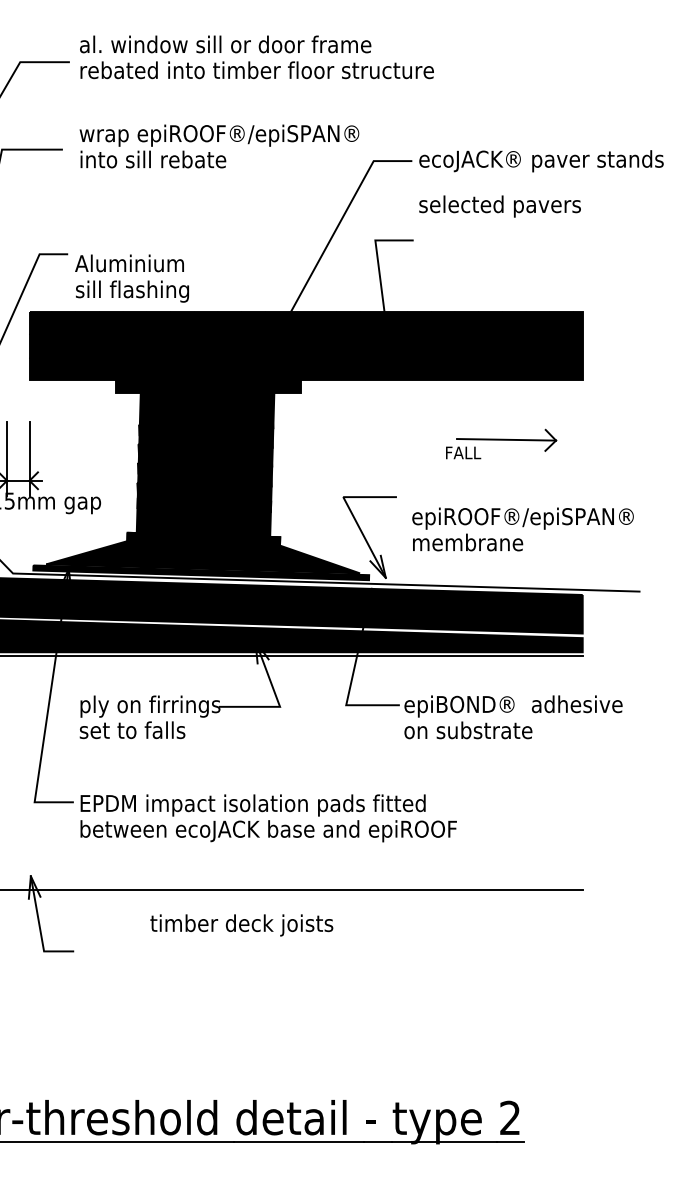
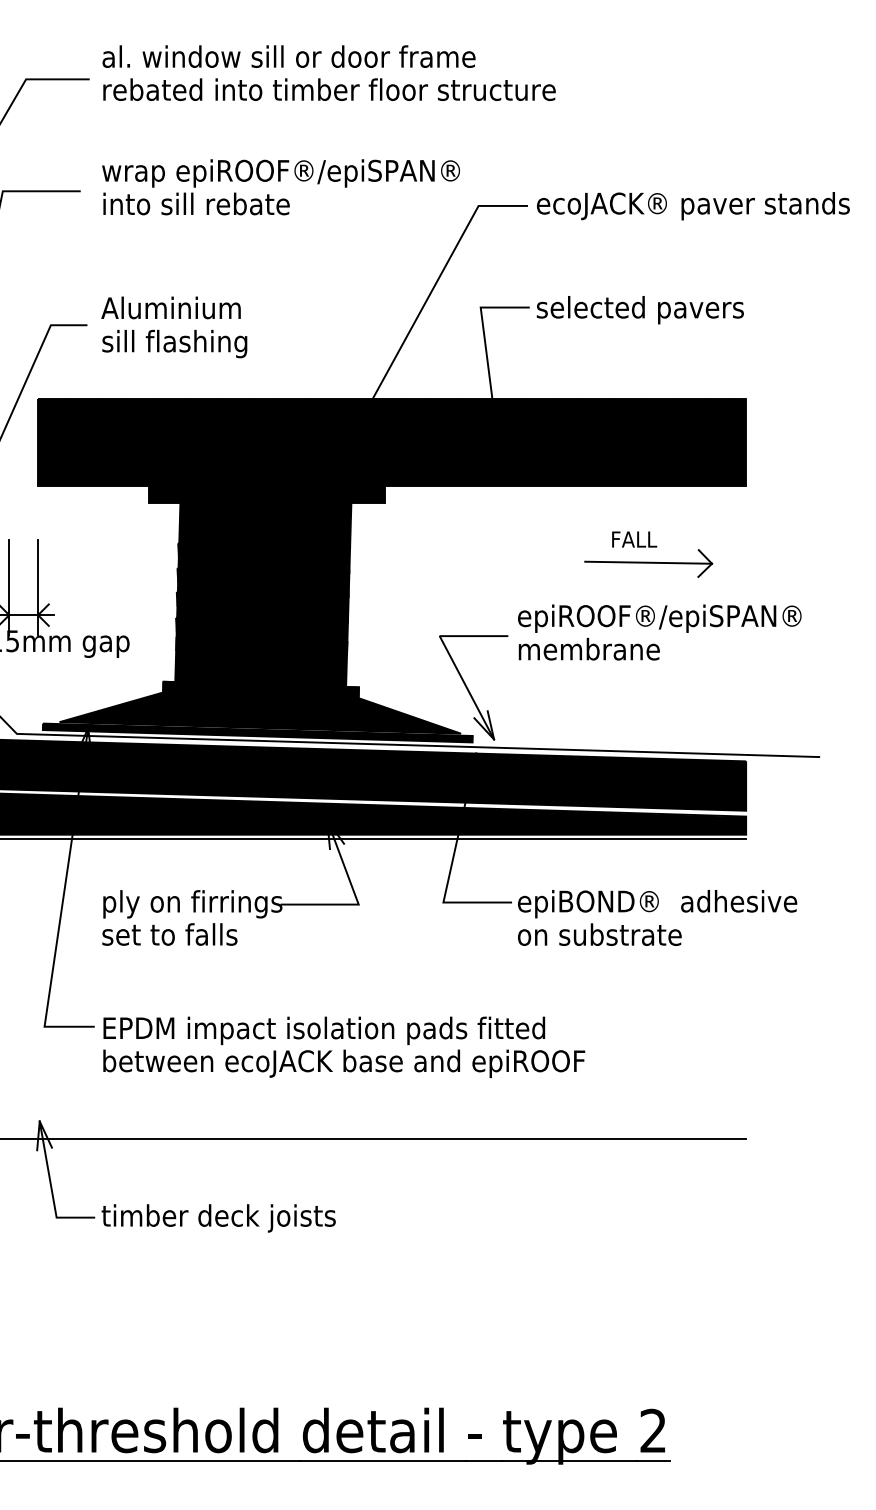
text: (499, 206) -> (639, 310), moved
text: (132, 278) -> (174, 327), moved
text: (463, 452) -> (634, 539), moved
text: (522, 529) -> (659, 632), moved
text: (241, 925) -> (218, 1218), moved

